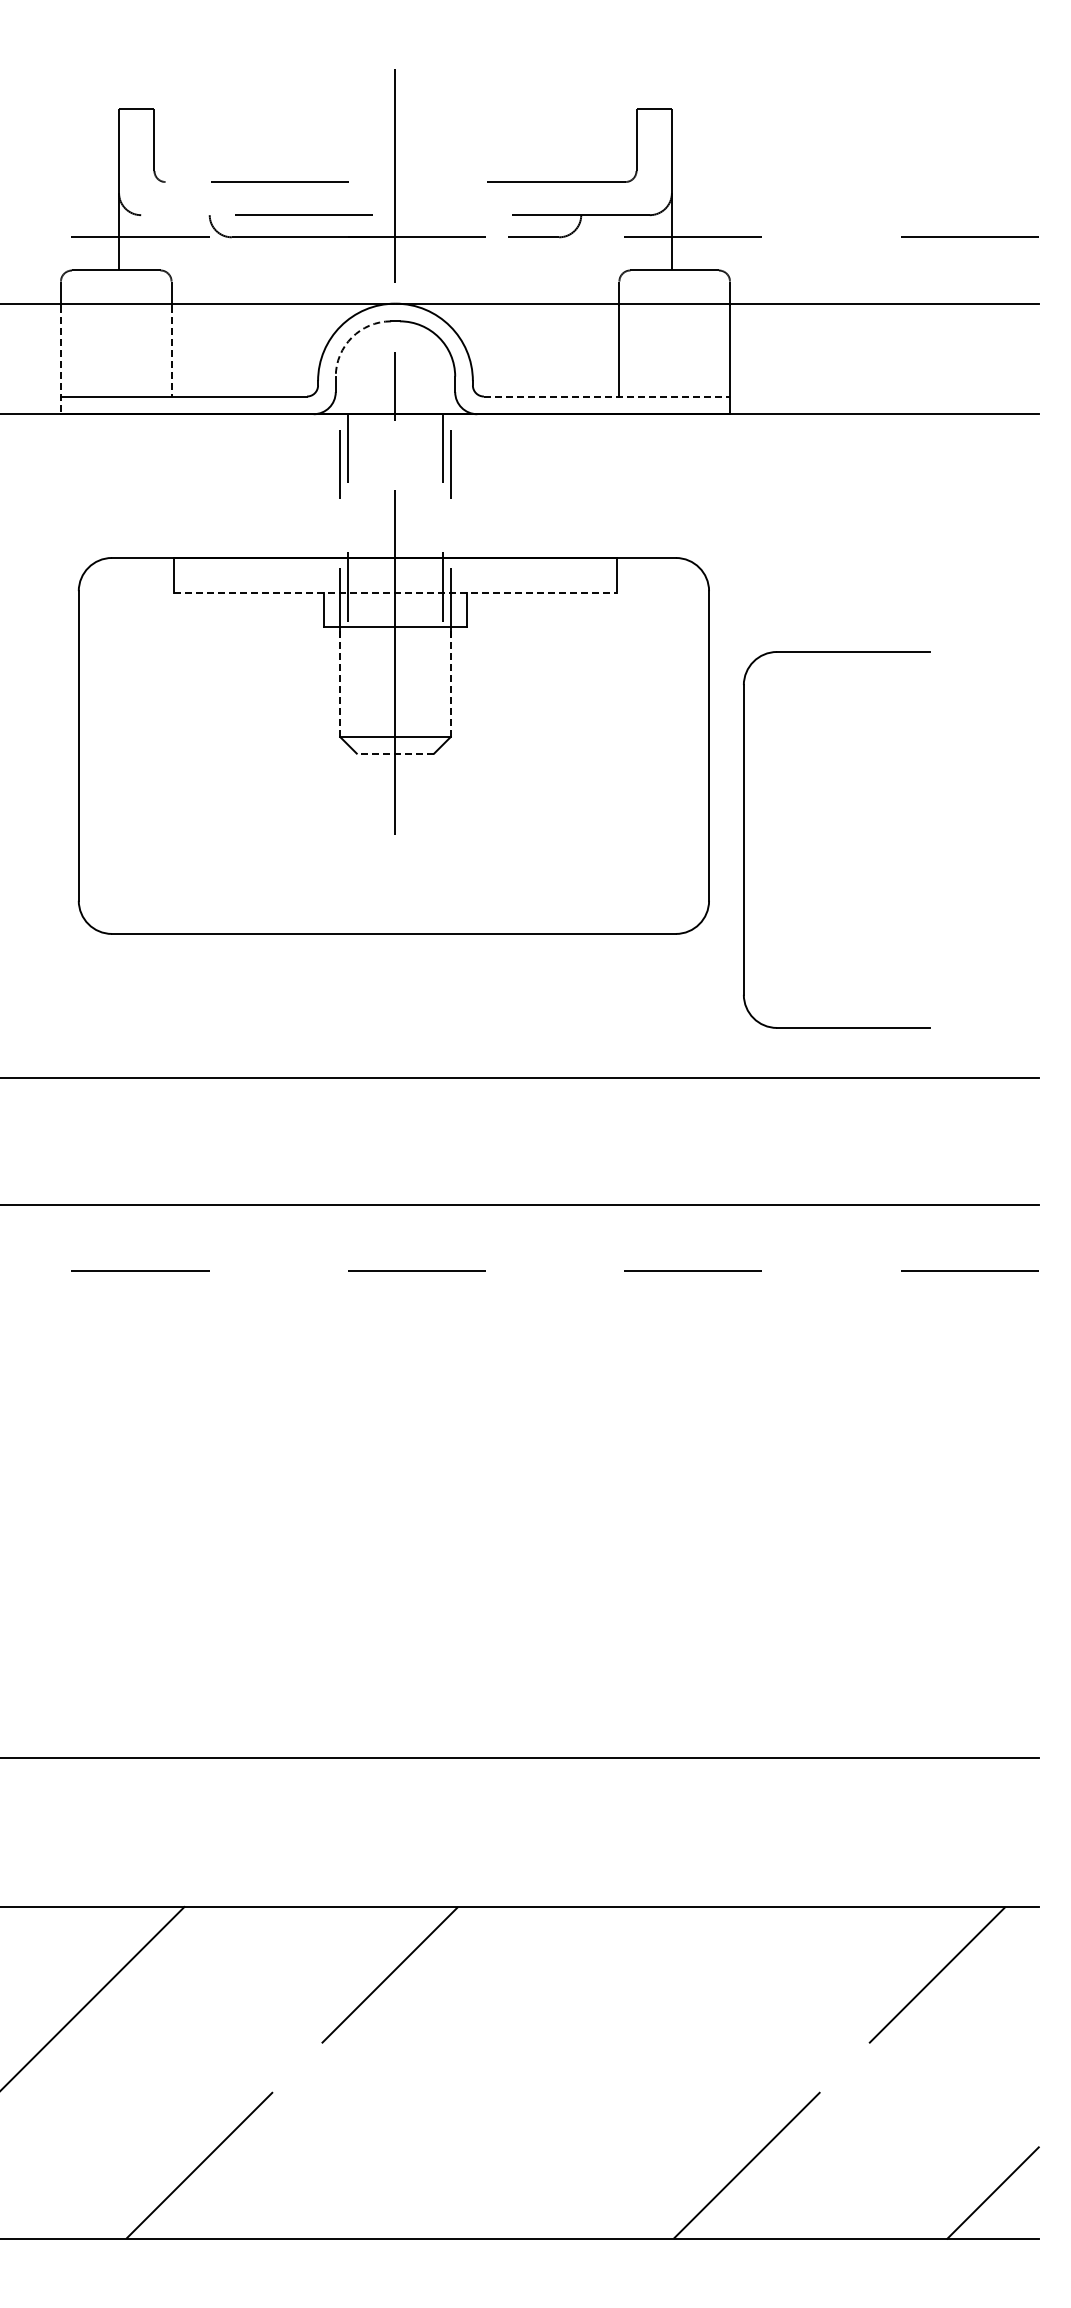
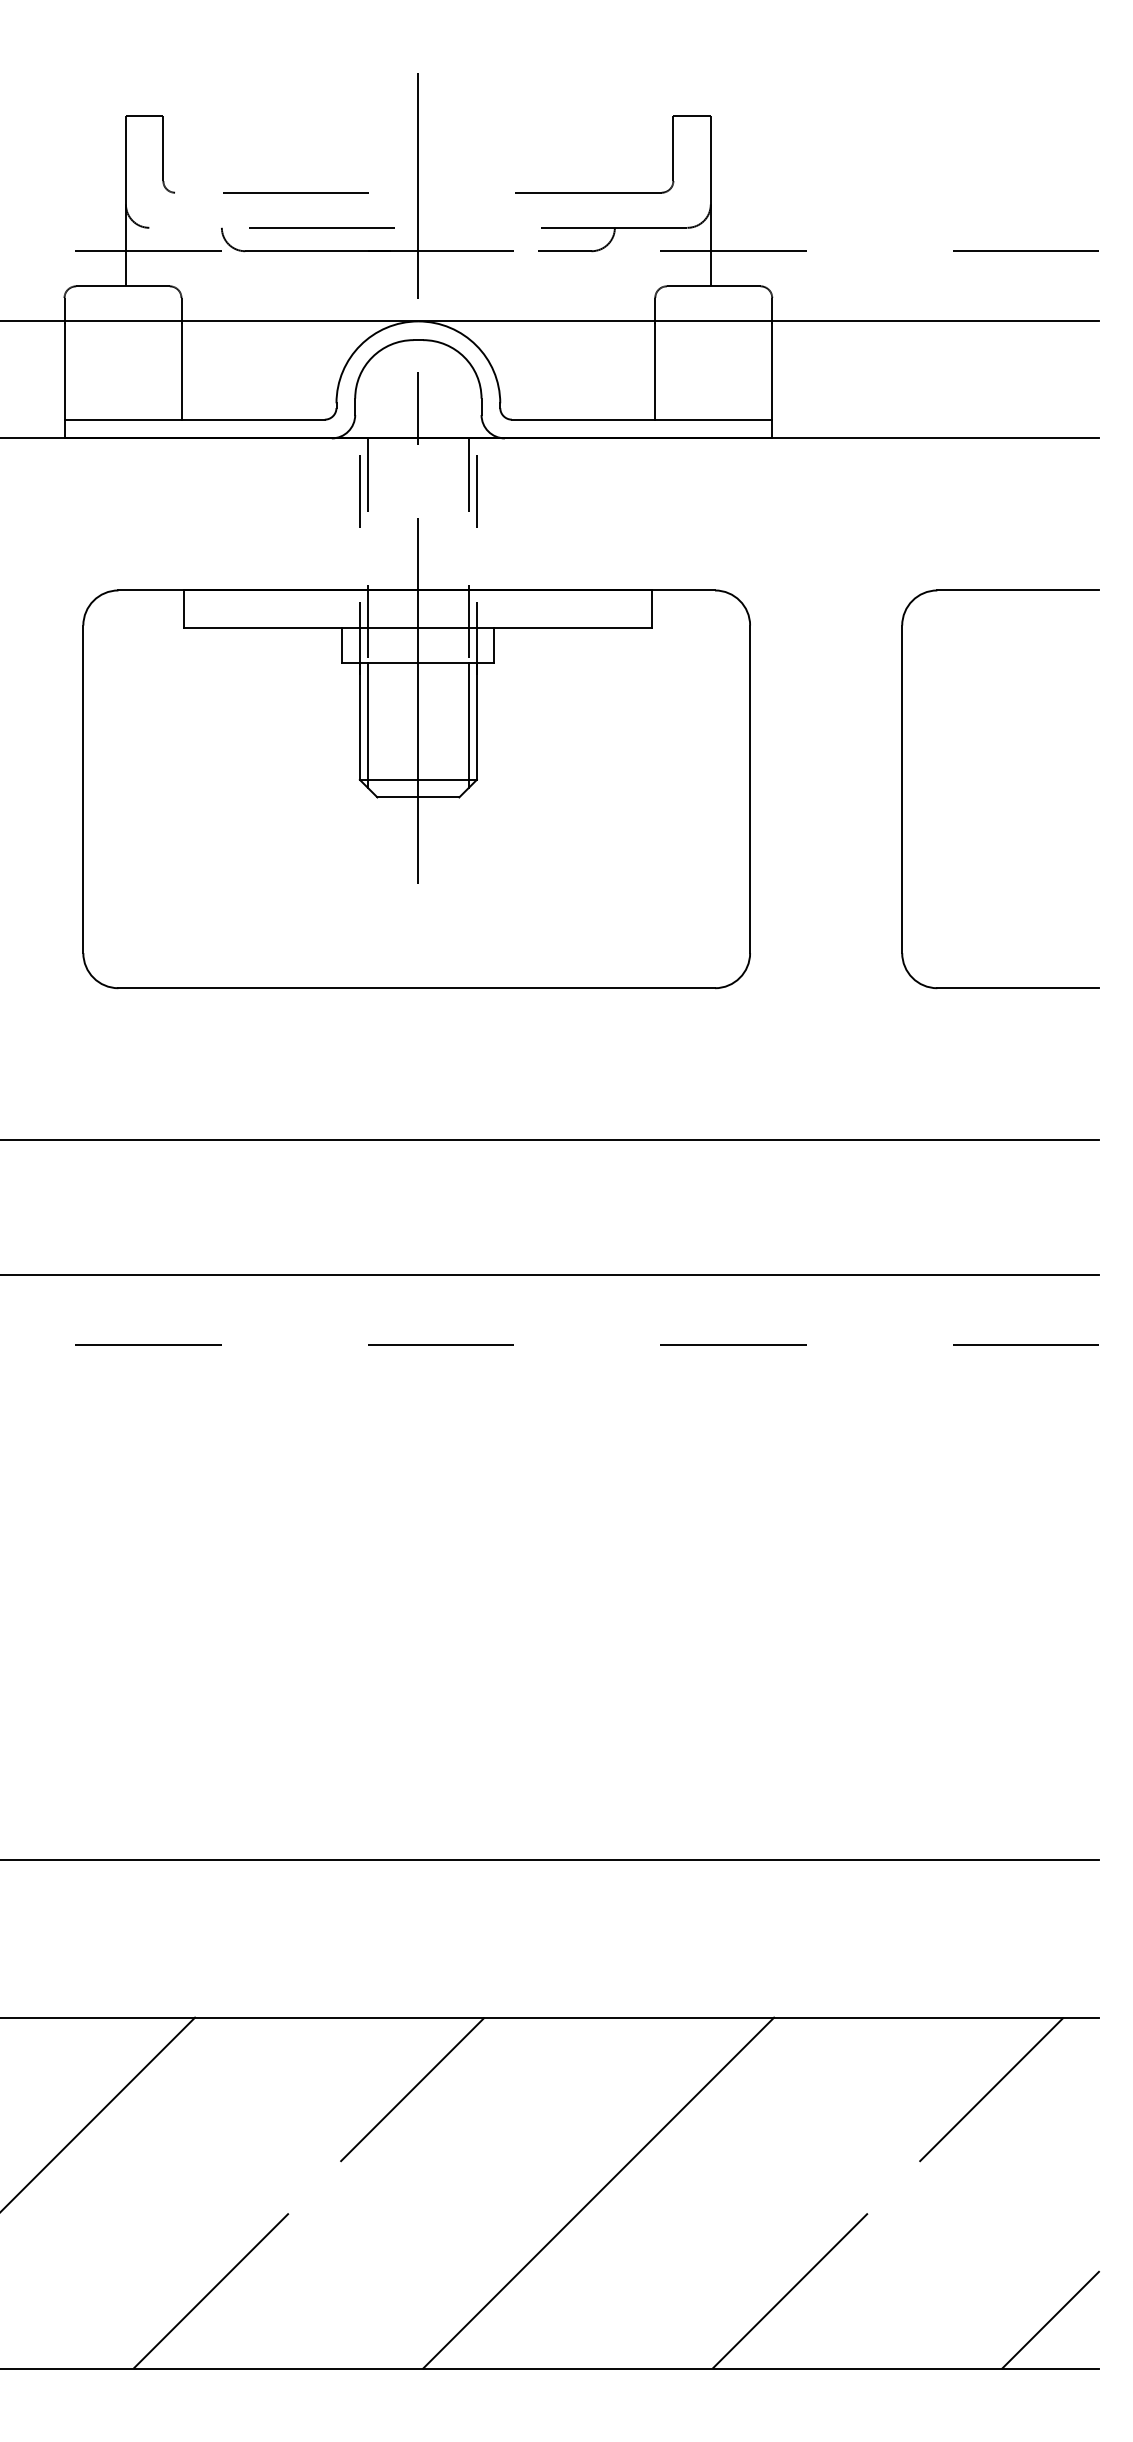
arc: (351, 337) -> (371, 357), dashed -> solid
line: (171, 351) -> (181, 372), dashed -> solid
line: (60, 360) -> (63, 381), dashed -> solid
line: (607, 396) -> (642, 419), dashed -> solid
line: (395, 593) -> (418, 628), dashed -> solid
line: (340, 681) -> (360, 721), dashed -> solid
line: (450, 681) -> (476, 721), dashed -> solid
line: (347, 685) -> (367, 725), added
line: (443, 685) -> (469, 725), added
line: (395, 753) -> (418, 797), dashed -> solid
part: (744, 839) -> (902, 788), moved
line: (565, 2072) -> (598, 2192), added

